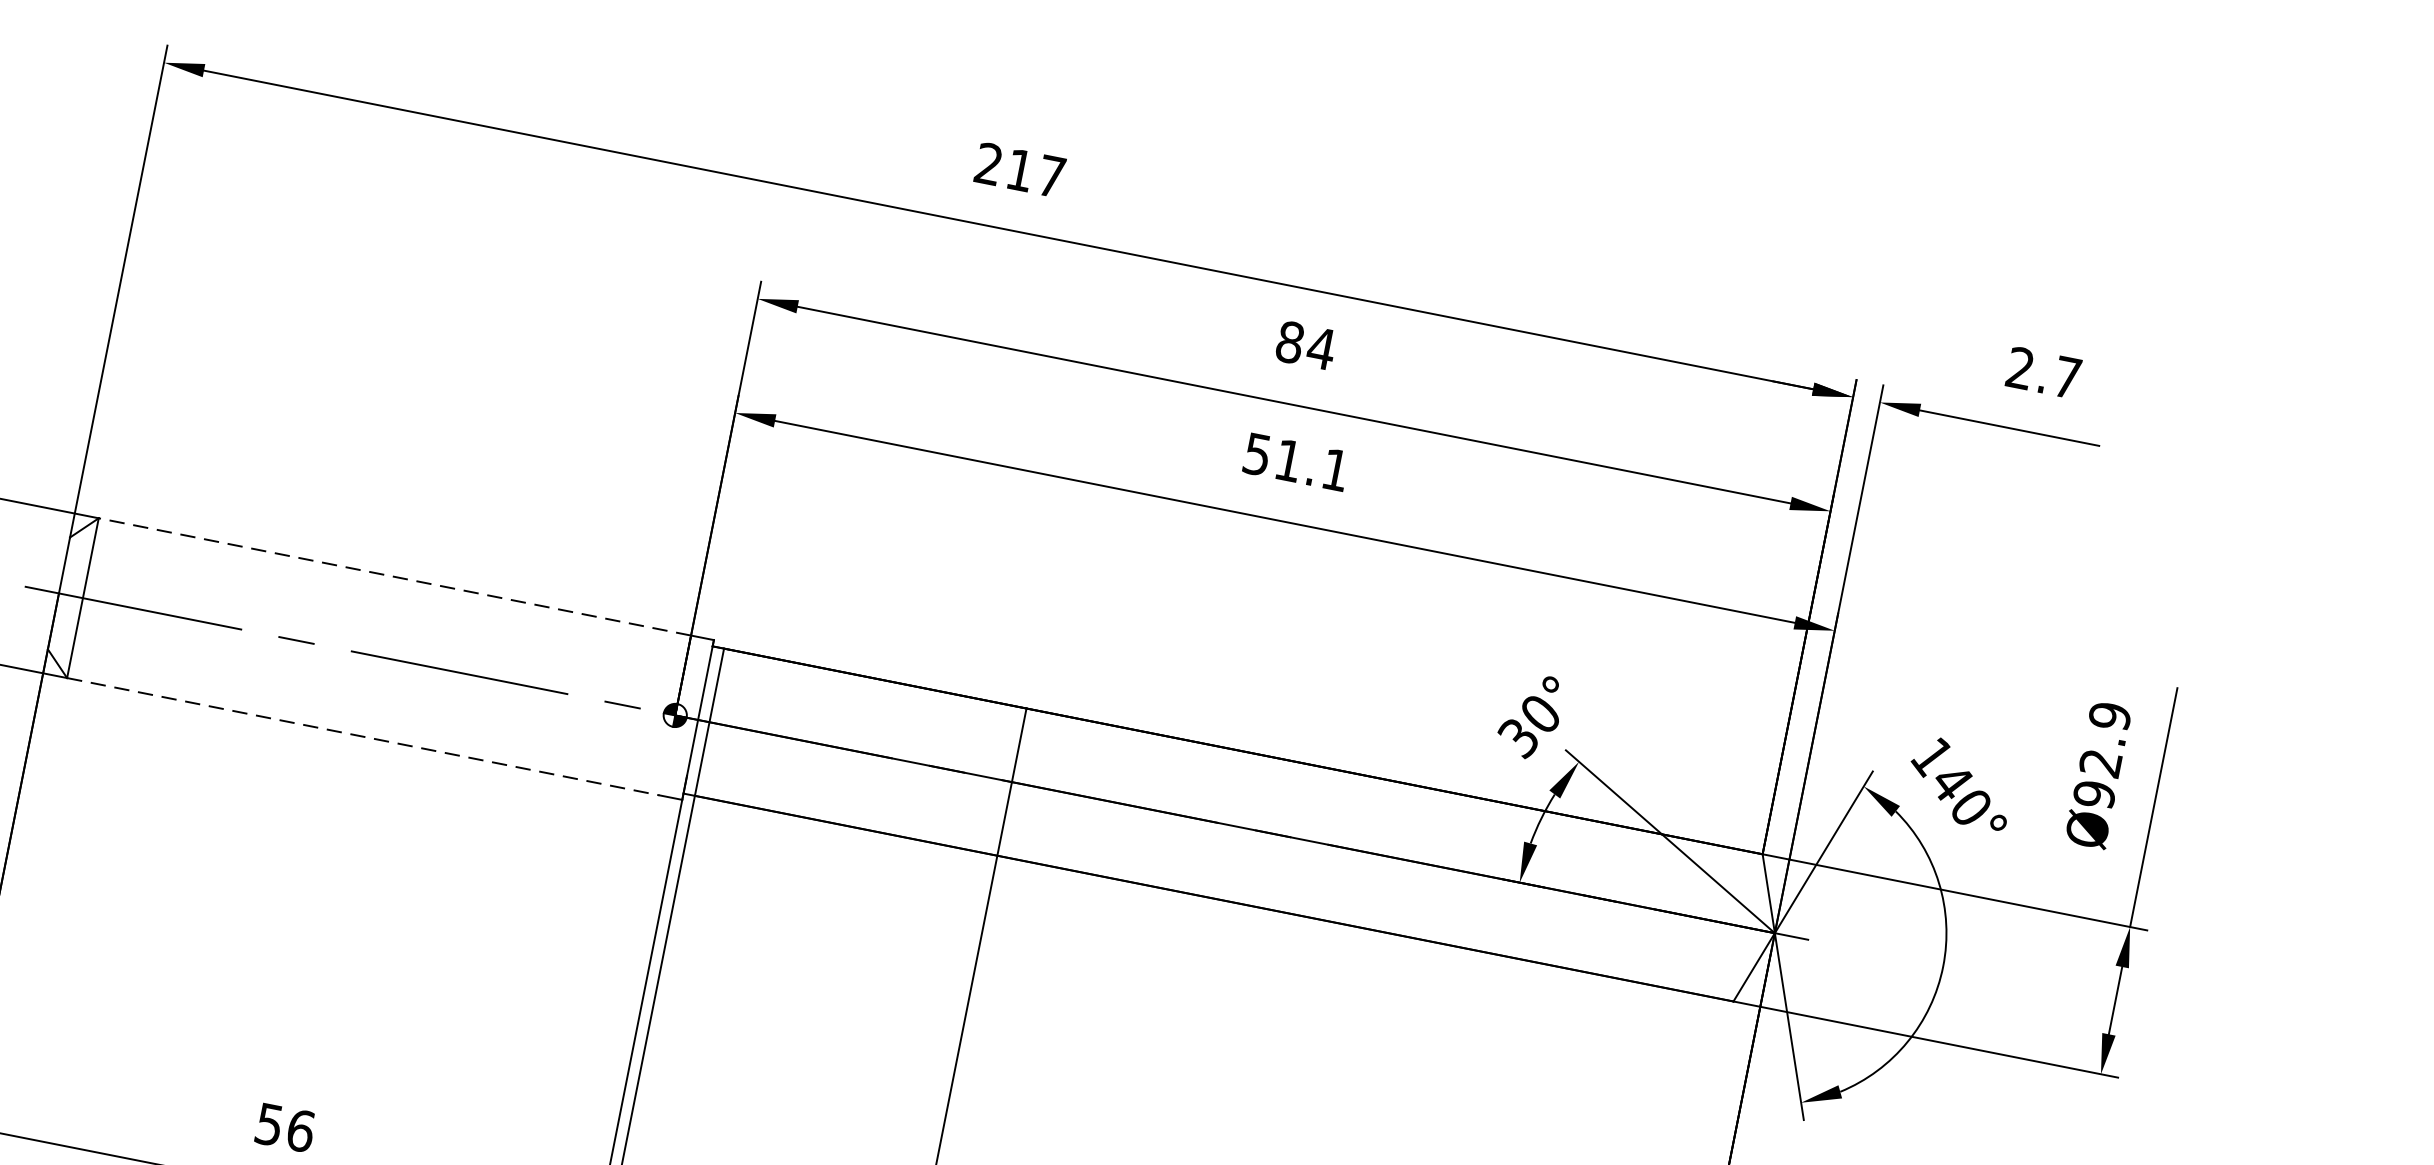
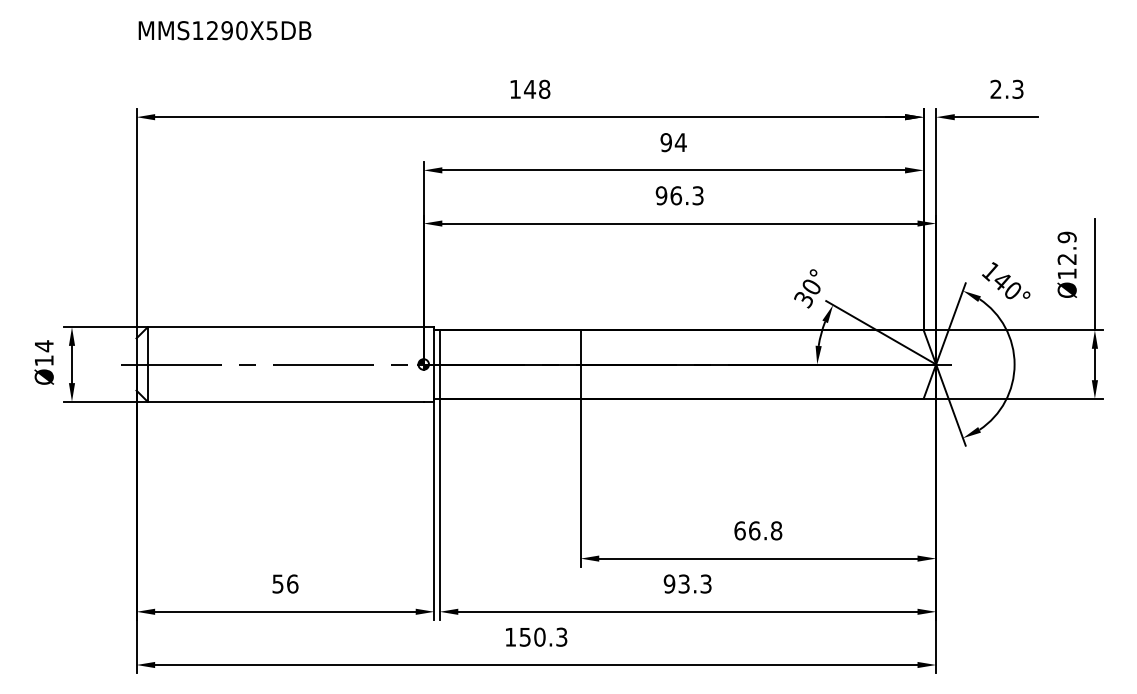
text: (1019, 168) -> (529, 88), 217 -> 148
text: (1290, 342) -> (666, 142), 84 -> 94
text: (2066, 375) -> (1017, 88), 2.7 -> 2.3
text: (1295, 461) -> (679, 195), 51.1 -> 96.3
line: (394, 577) -> (285, 327), dashed -> solid
line: (365, 736) -> (286, 401), dashed -> solid
text: (2093, 793) -> (1066, 273), Ø92.9 -> Ø12.9

